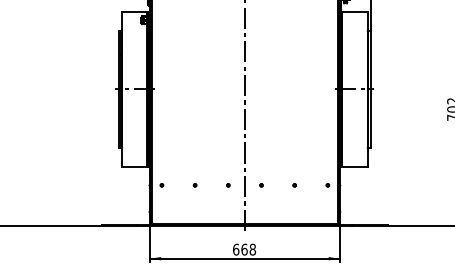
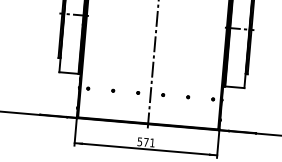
text: (244, 249) -> (146, 142), 668 -> 571

